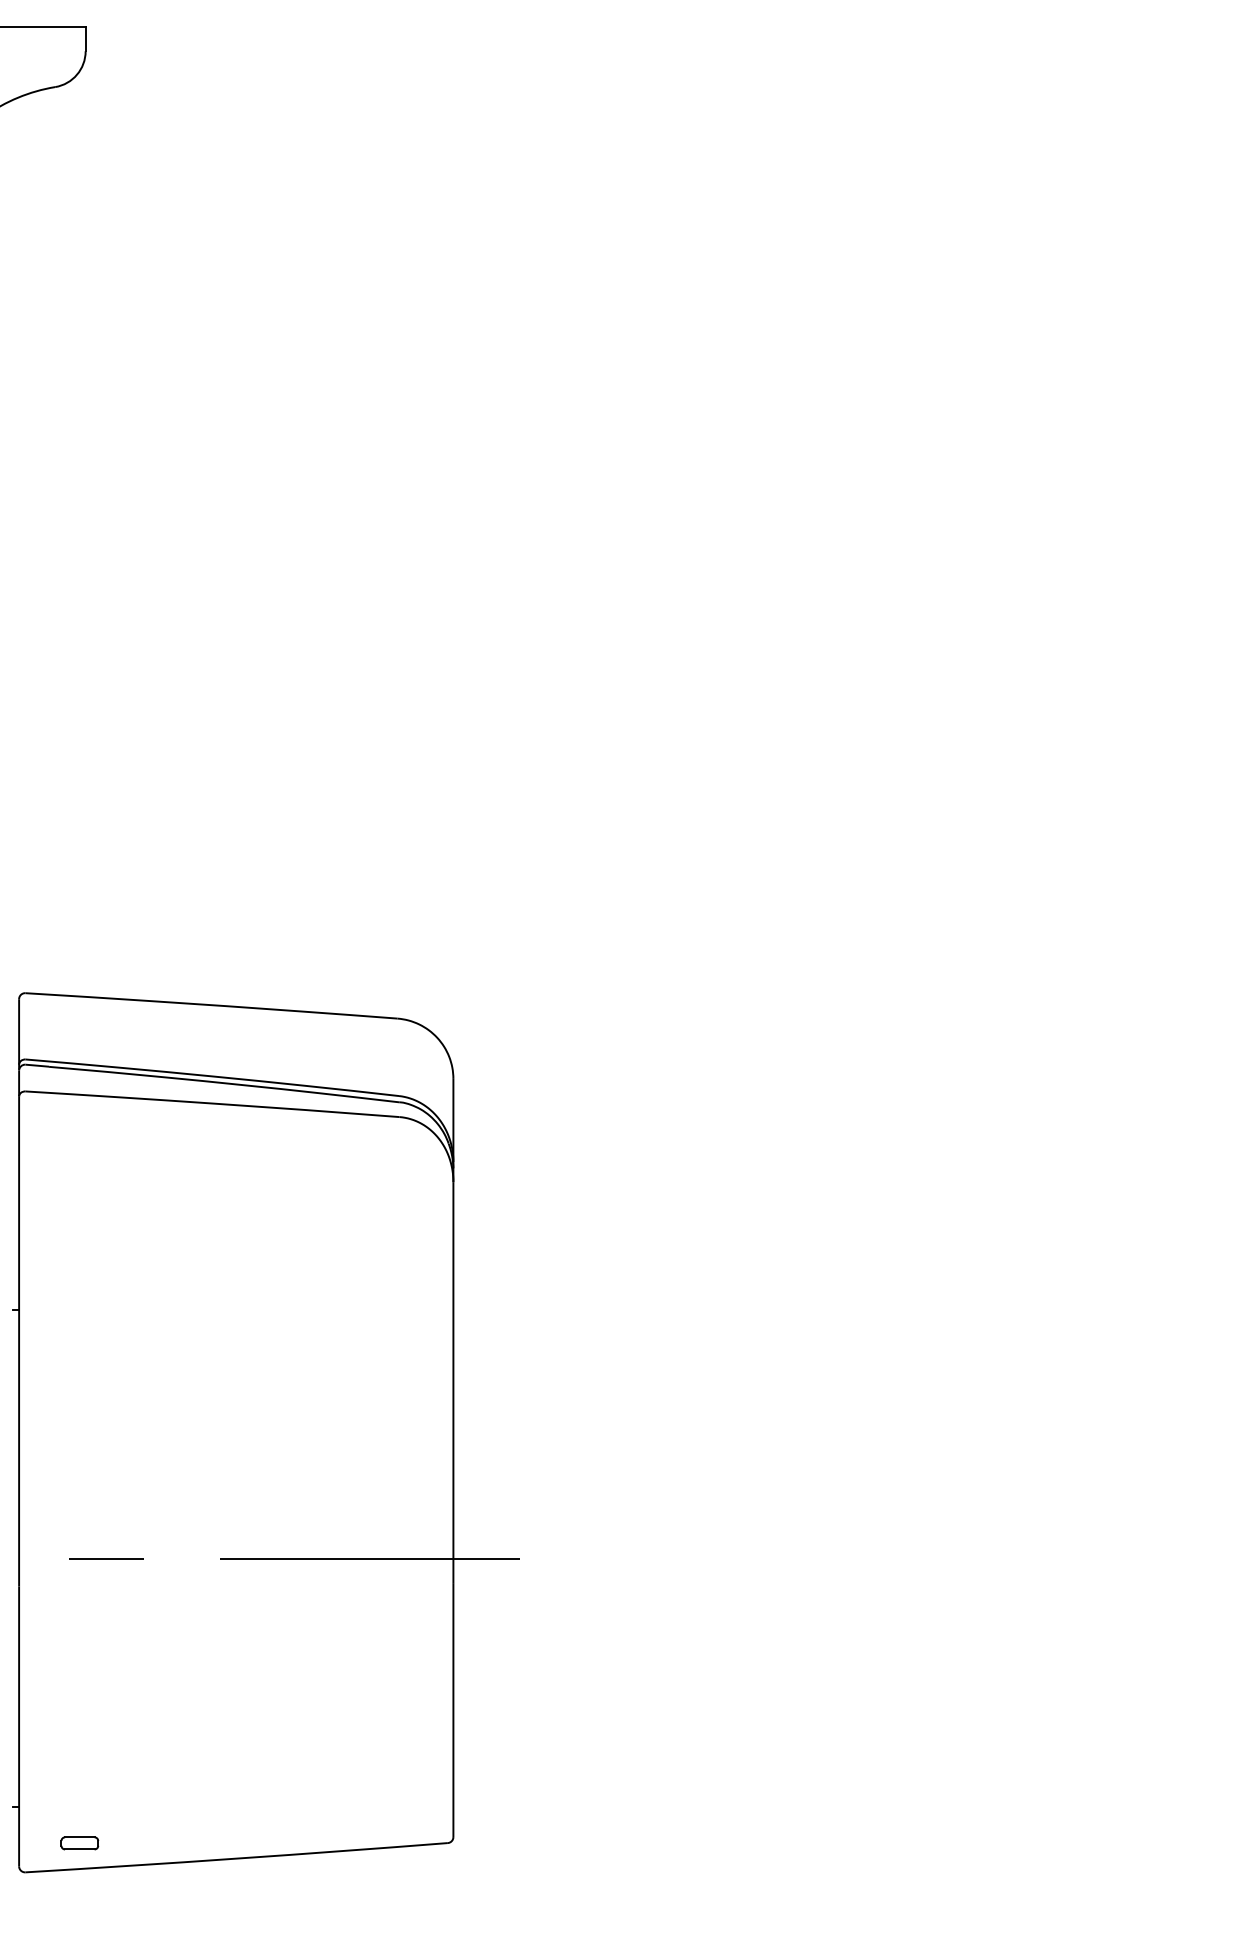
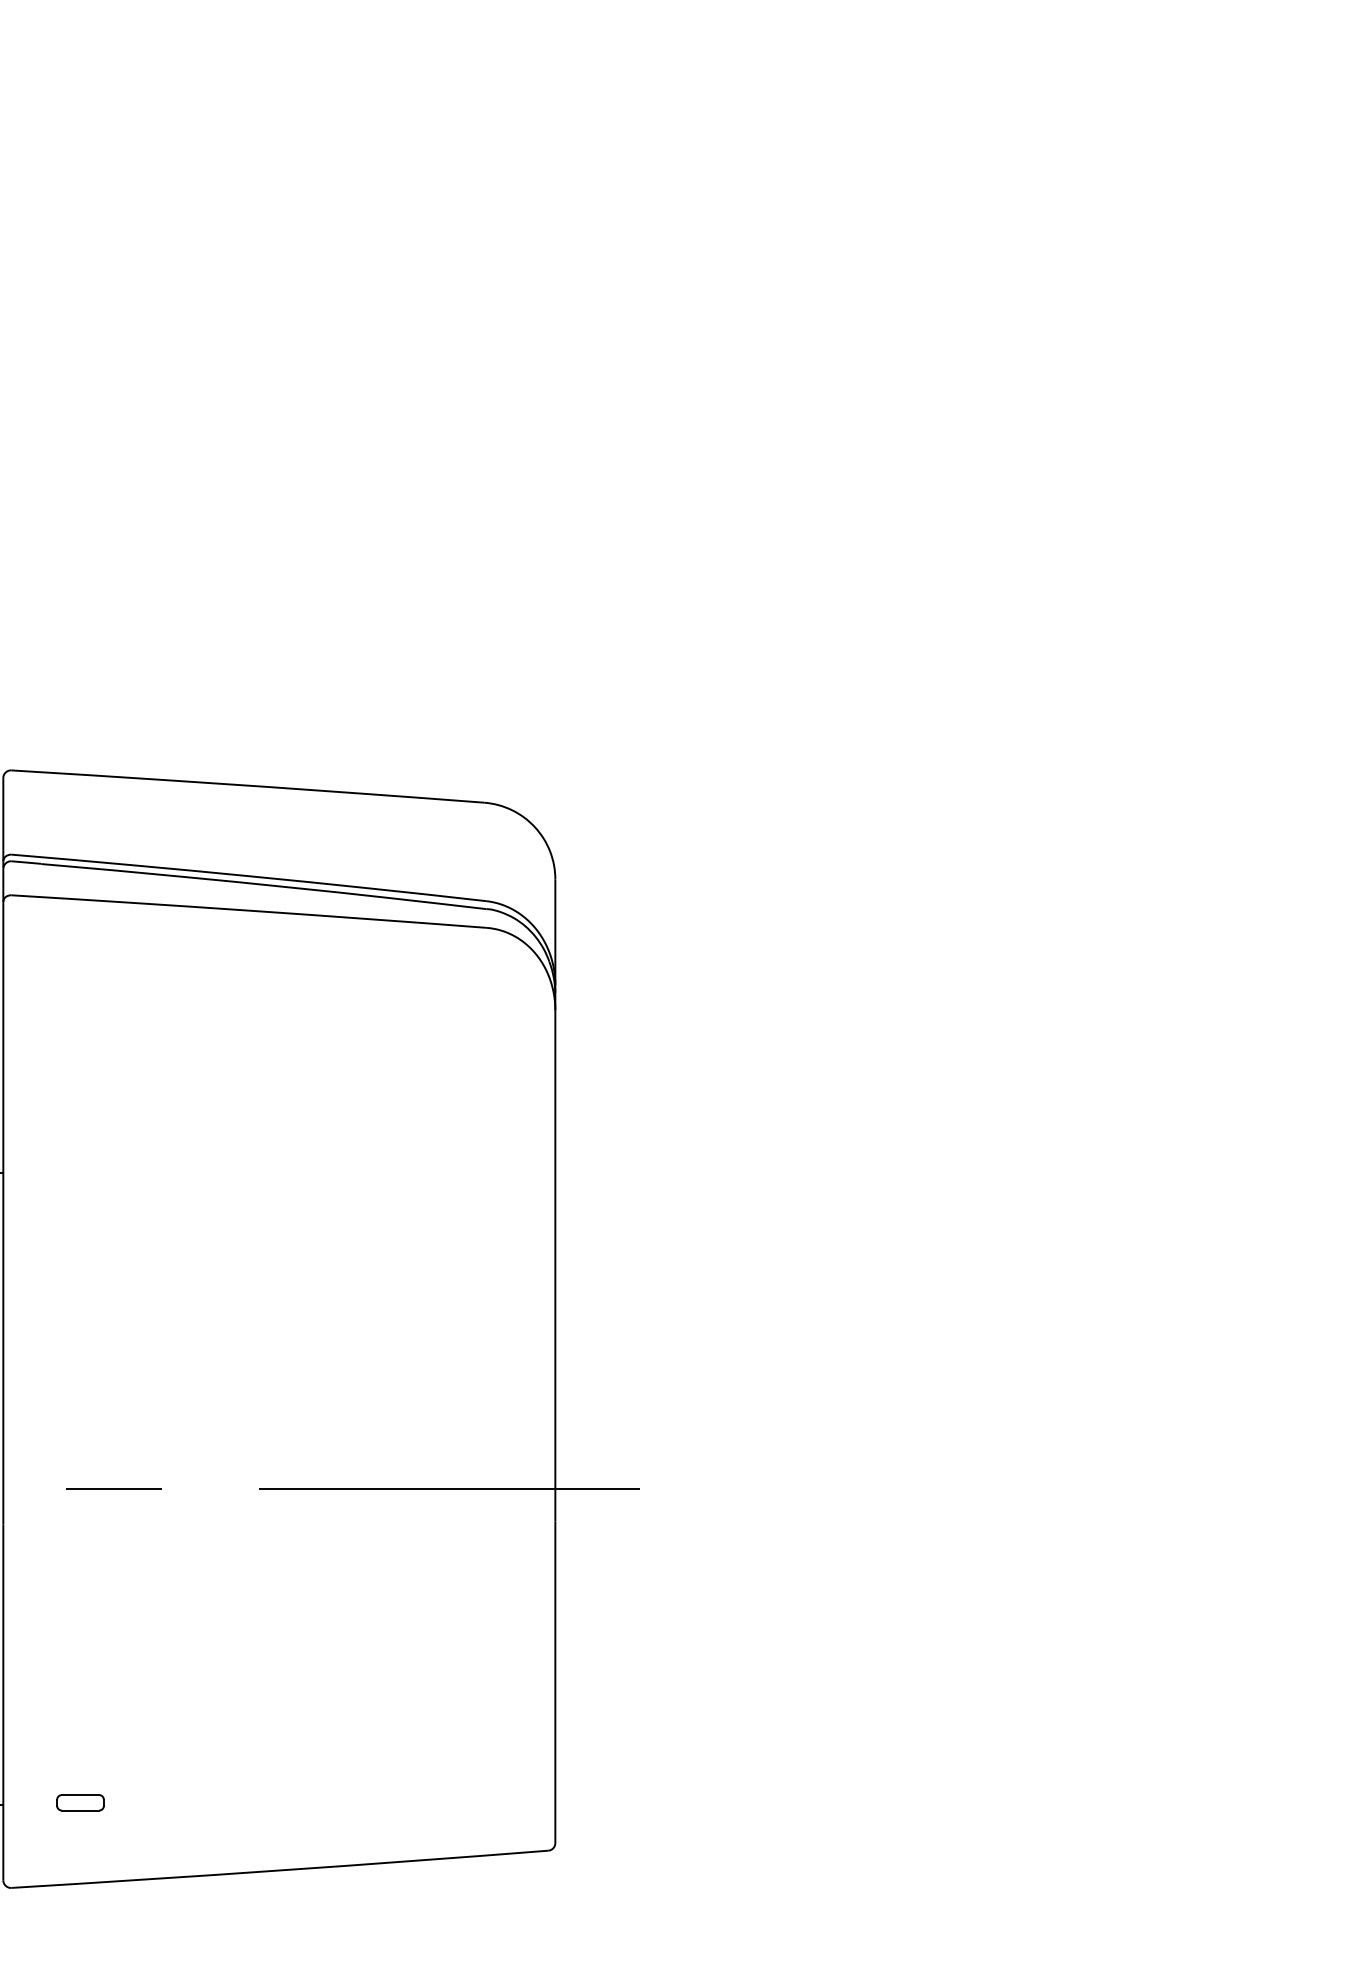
part: (79, 1843) -> (80, 1802), moved

